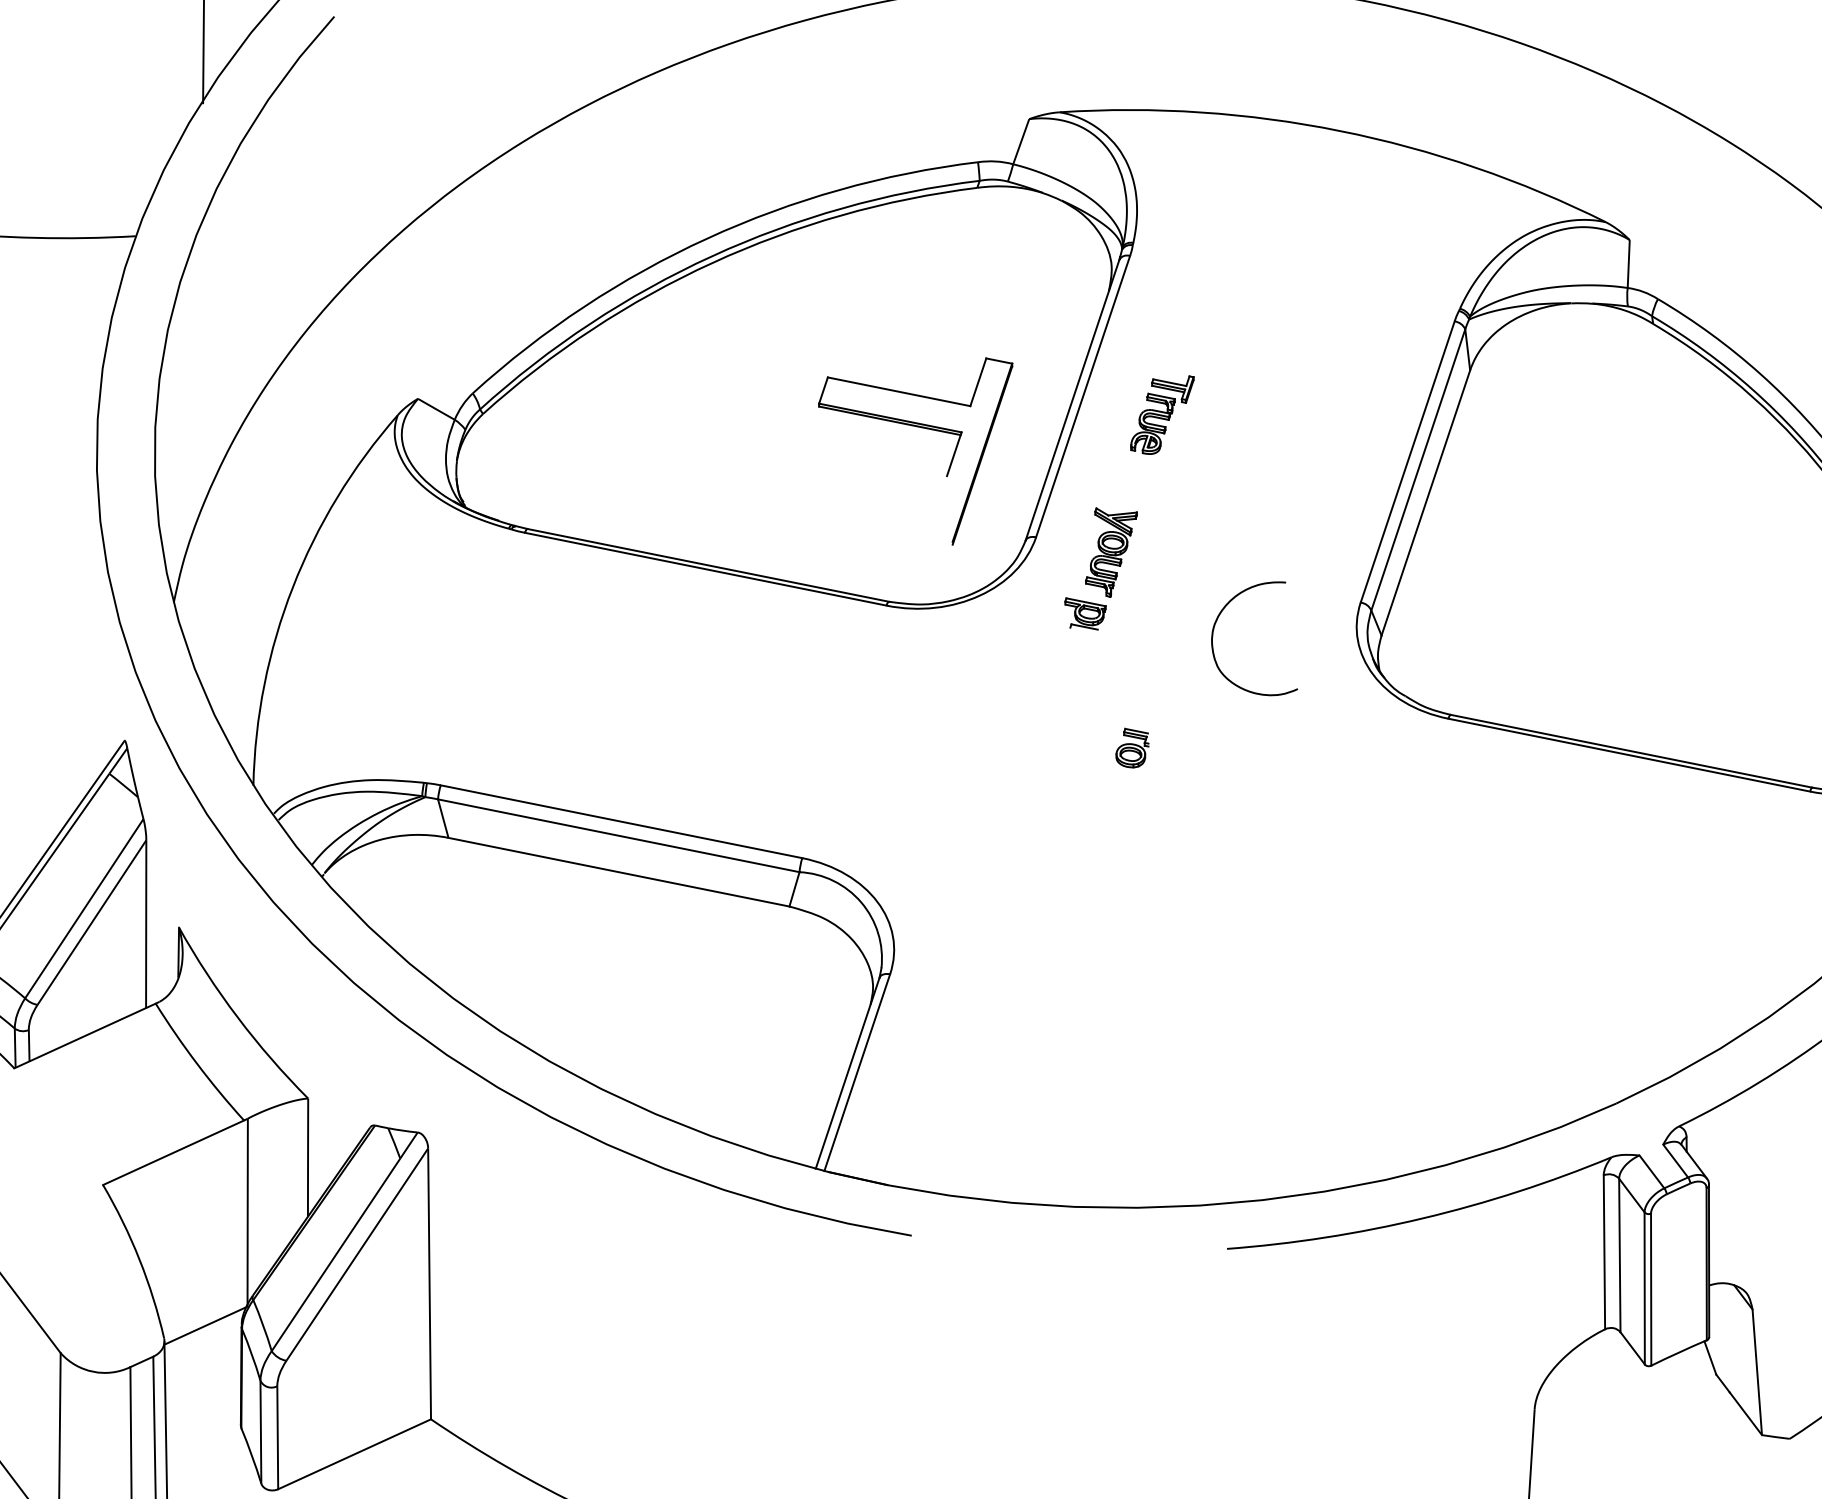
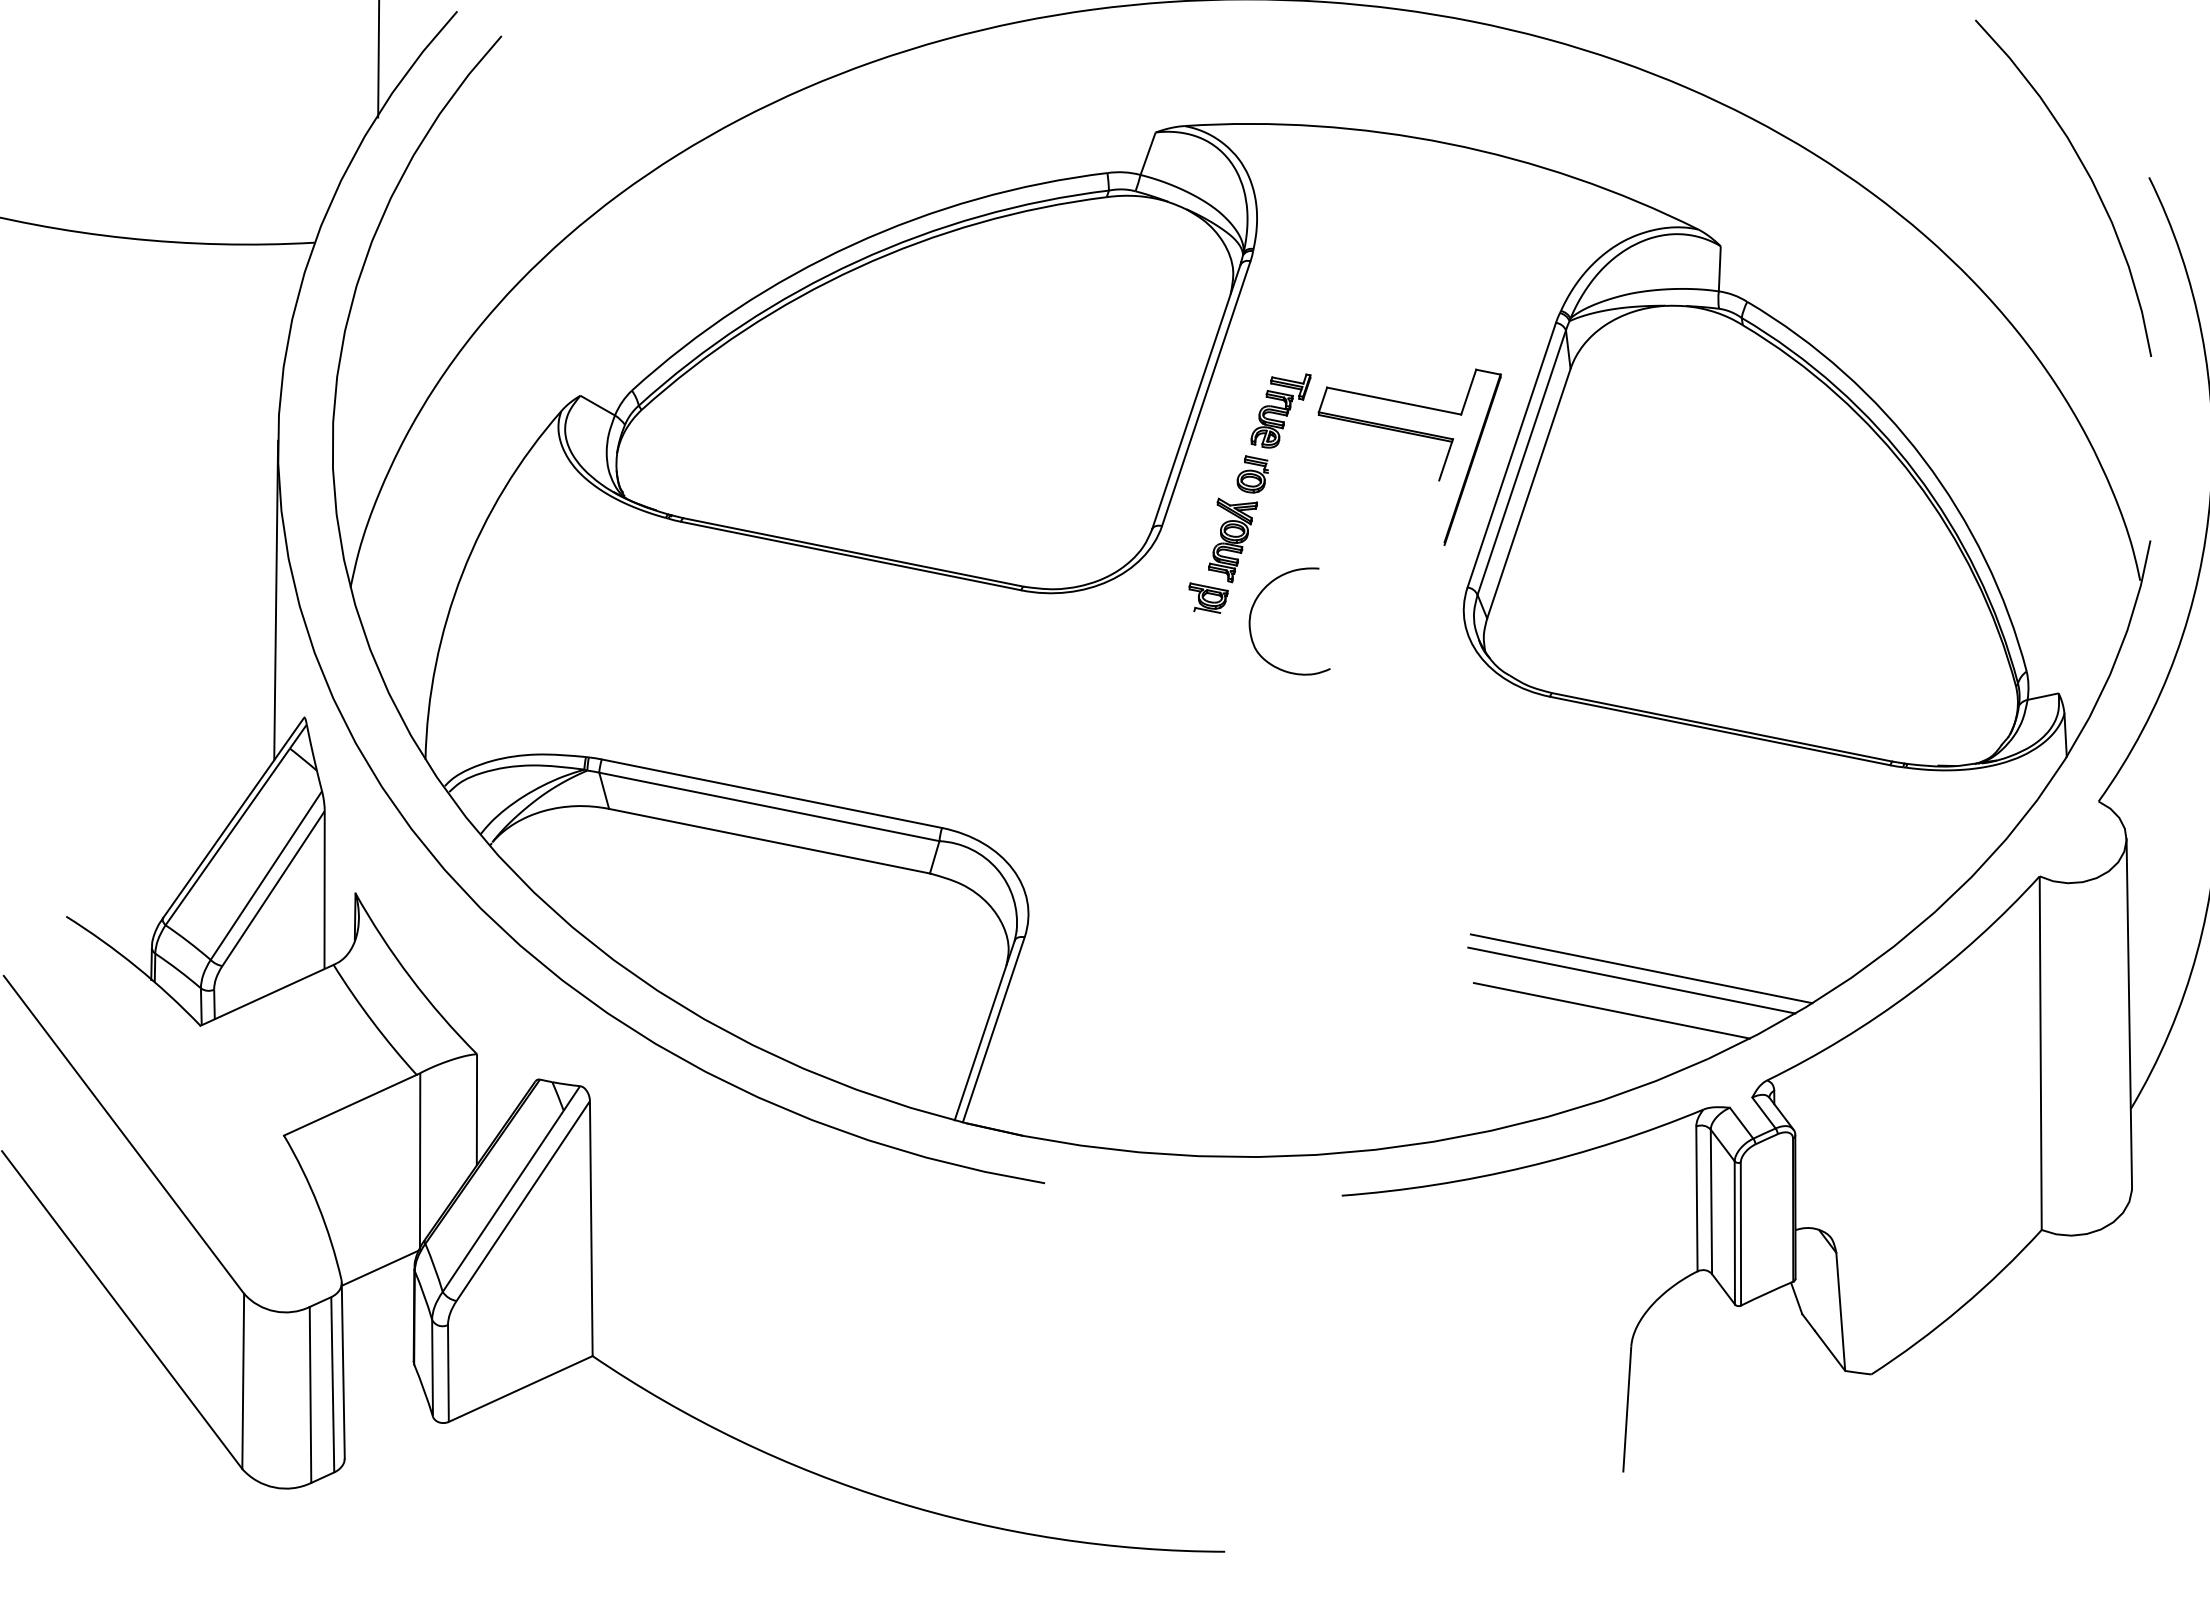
part: (920, 428) -> (1414, 435), moved
line: (95, 616) -> (276, 600), added
curve: (1215, 628) -> (1252, 611), moved
part: (1132, 748) -> (1252, 474), moved
line: (1545, 1007) -> (1641, 968), added
line: (1534, 1020) -> (1631, 980), added
line: (1513, 1052) -> (1611, 1010), added

